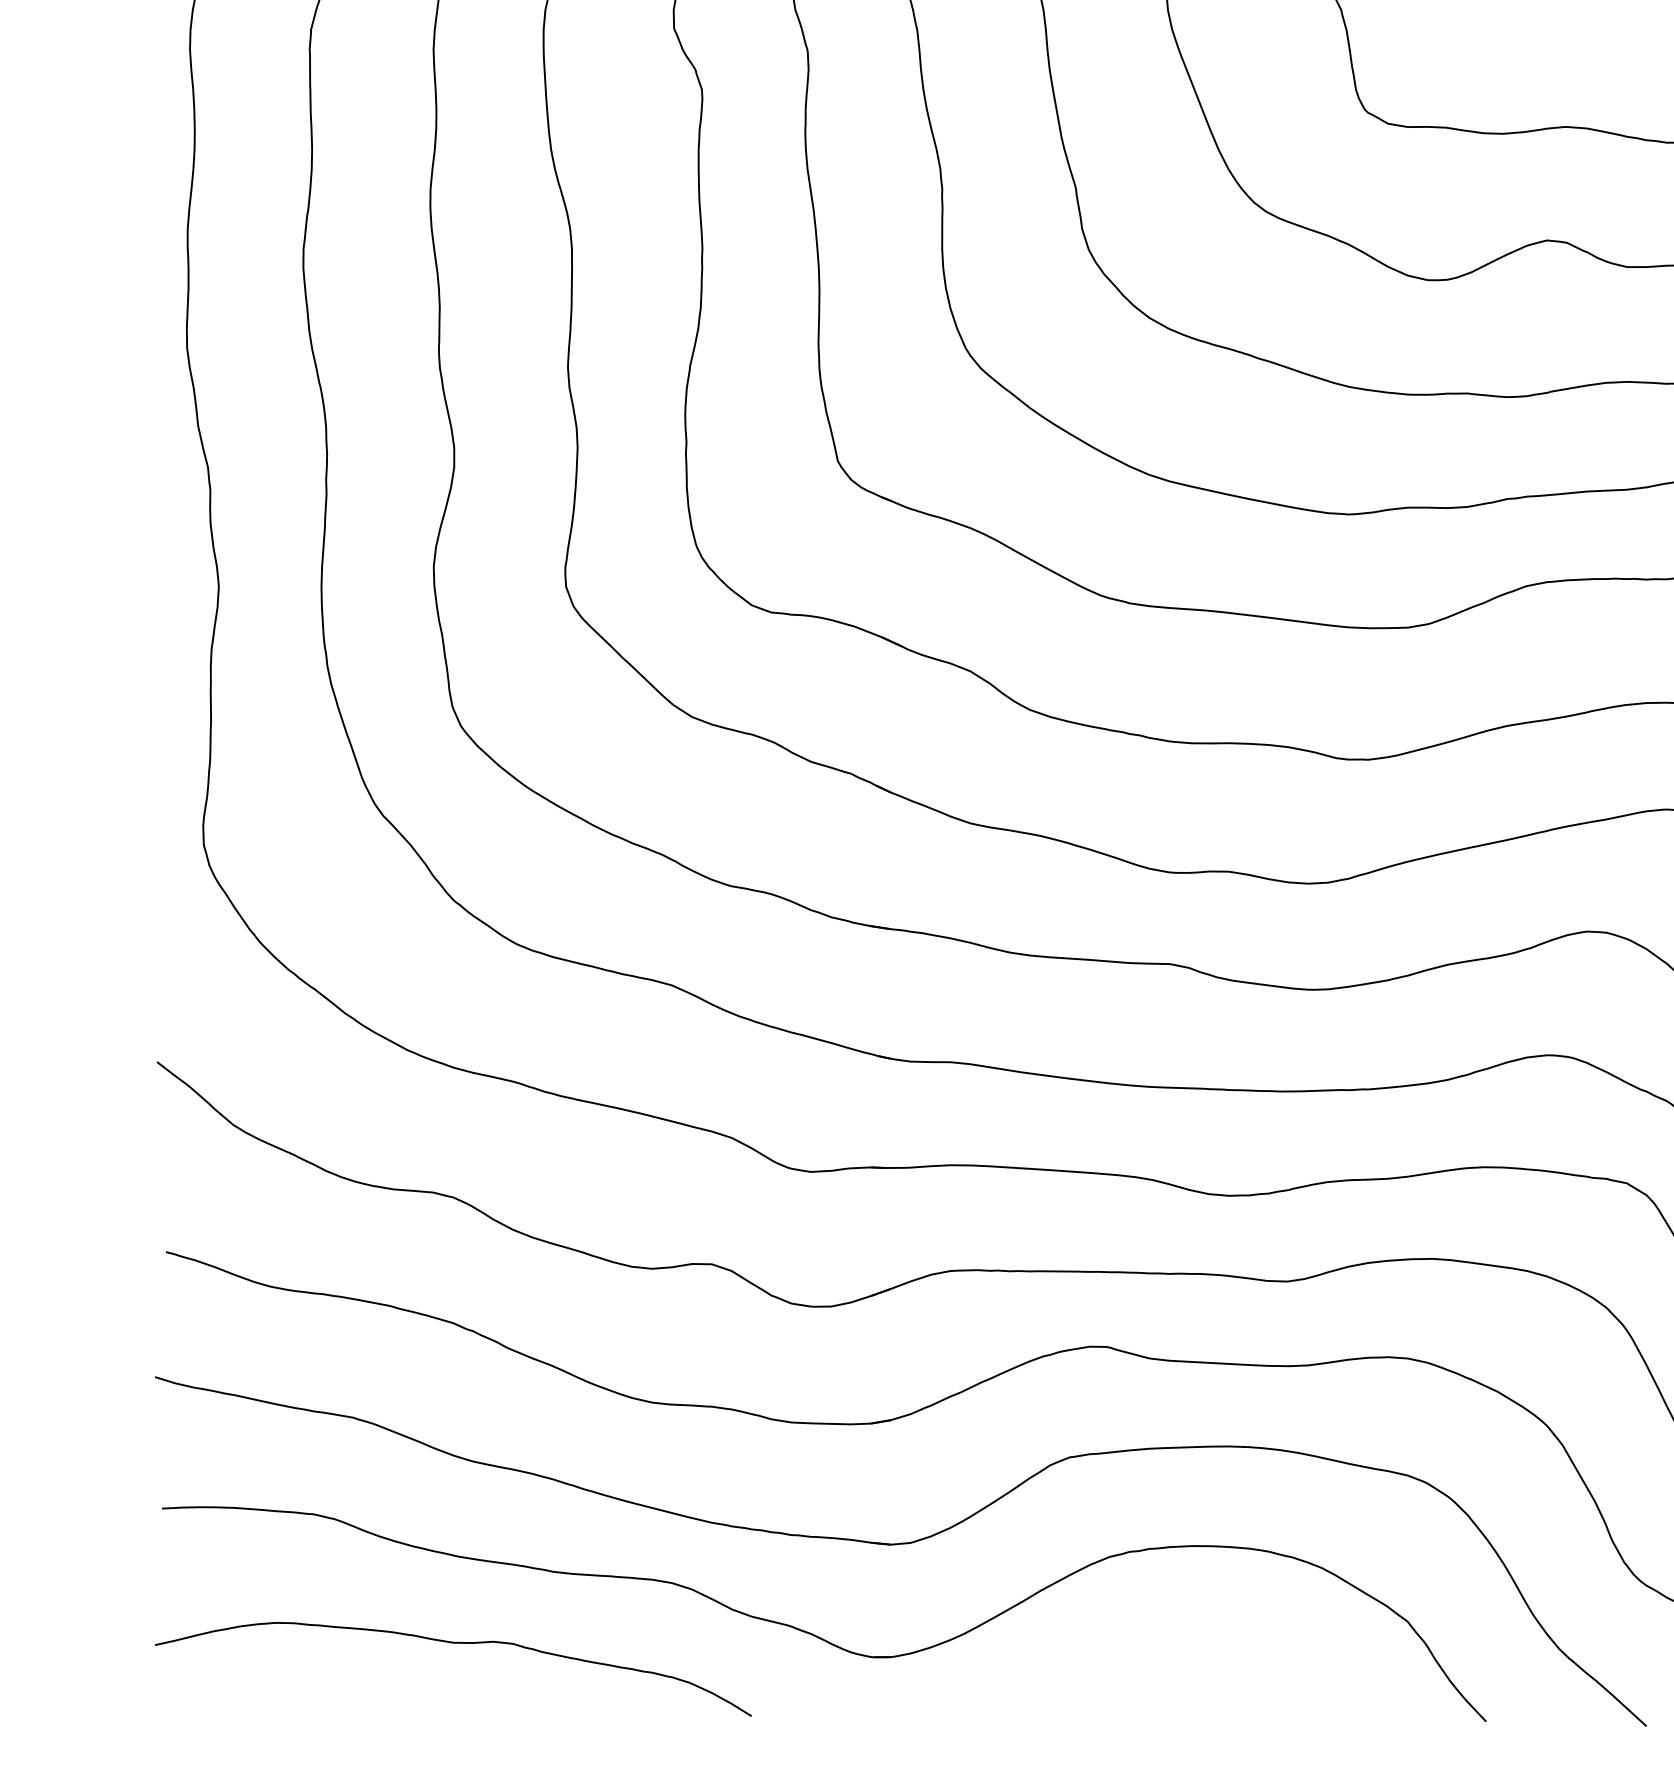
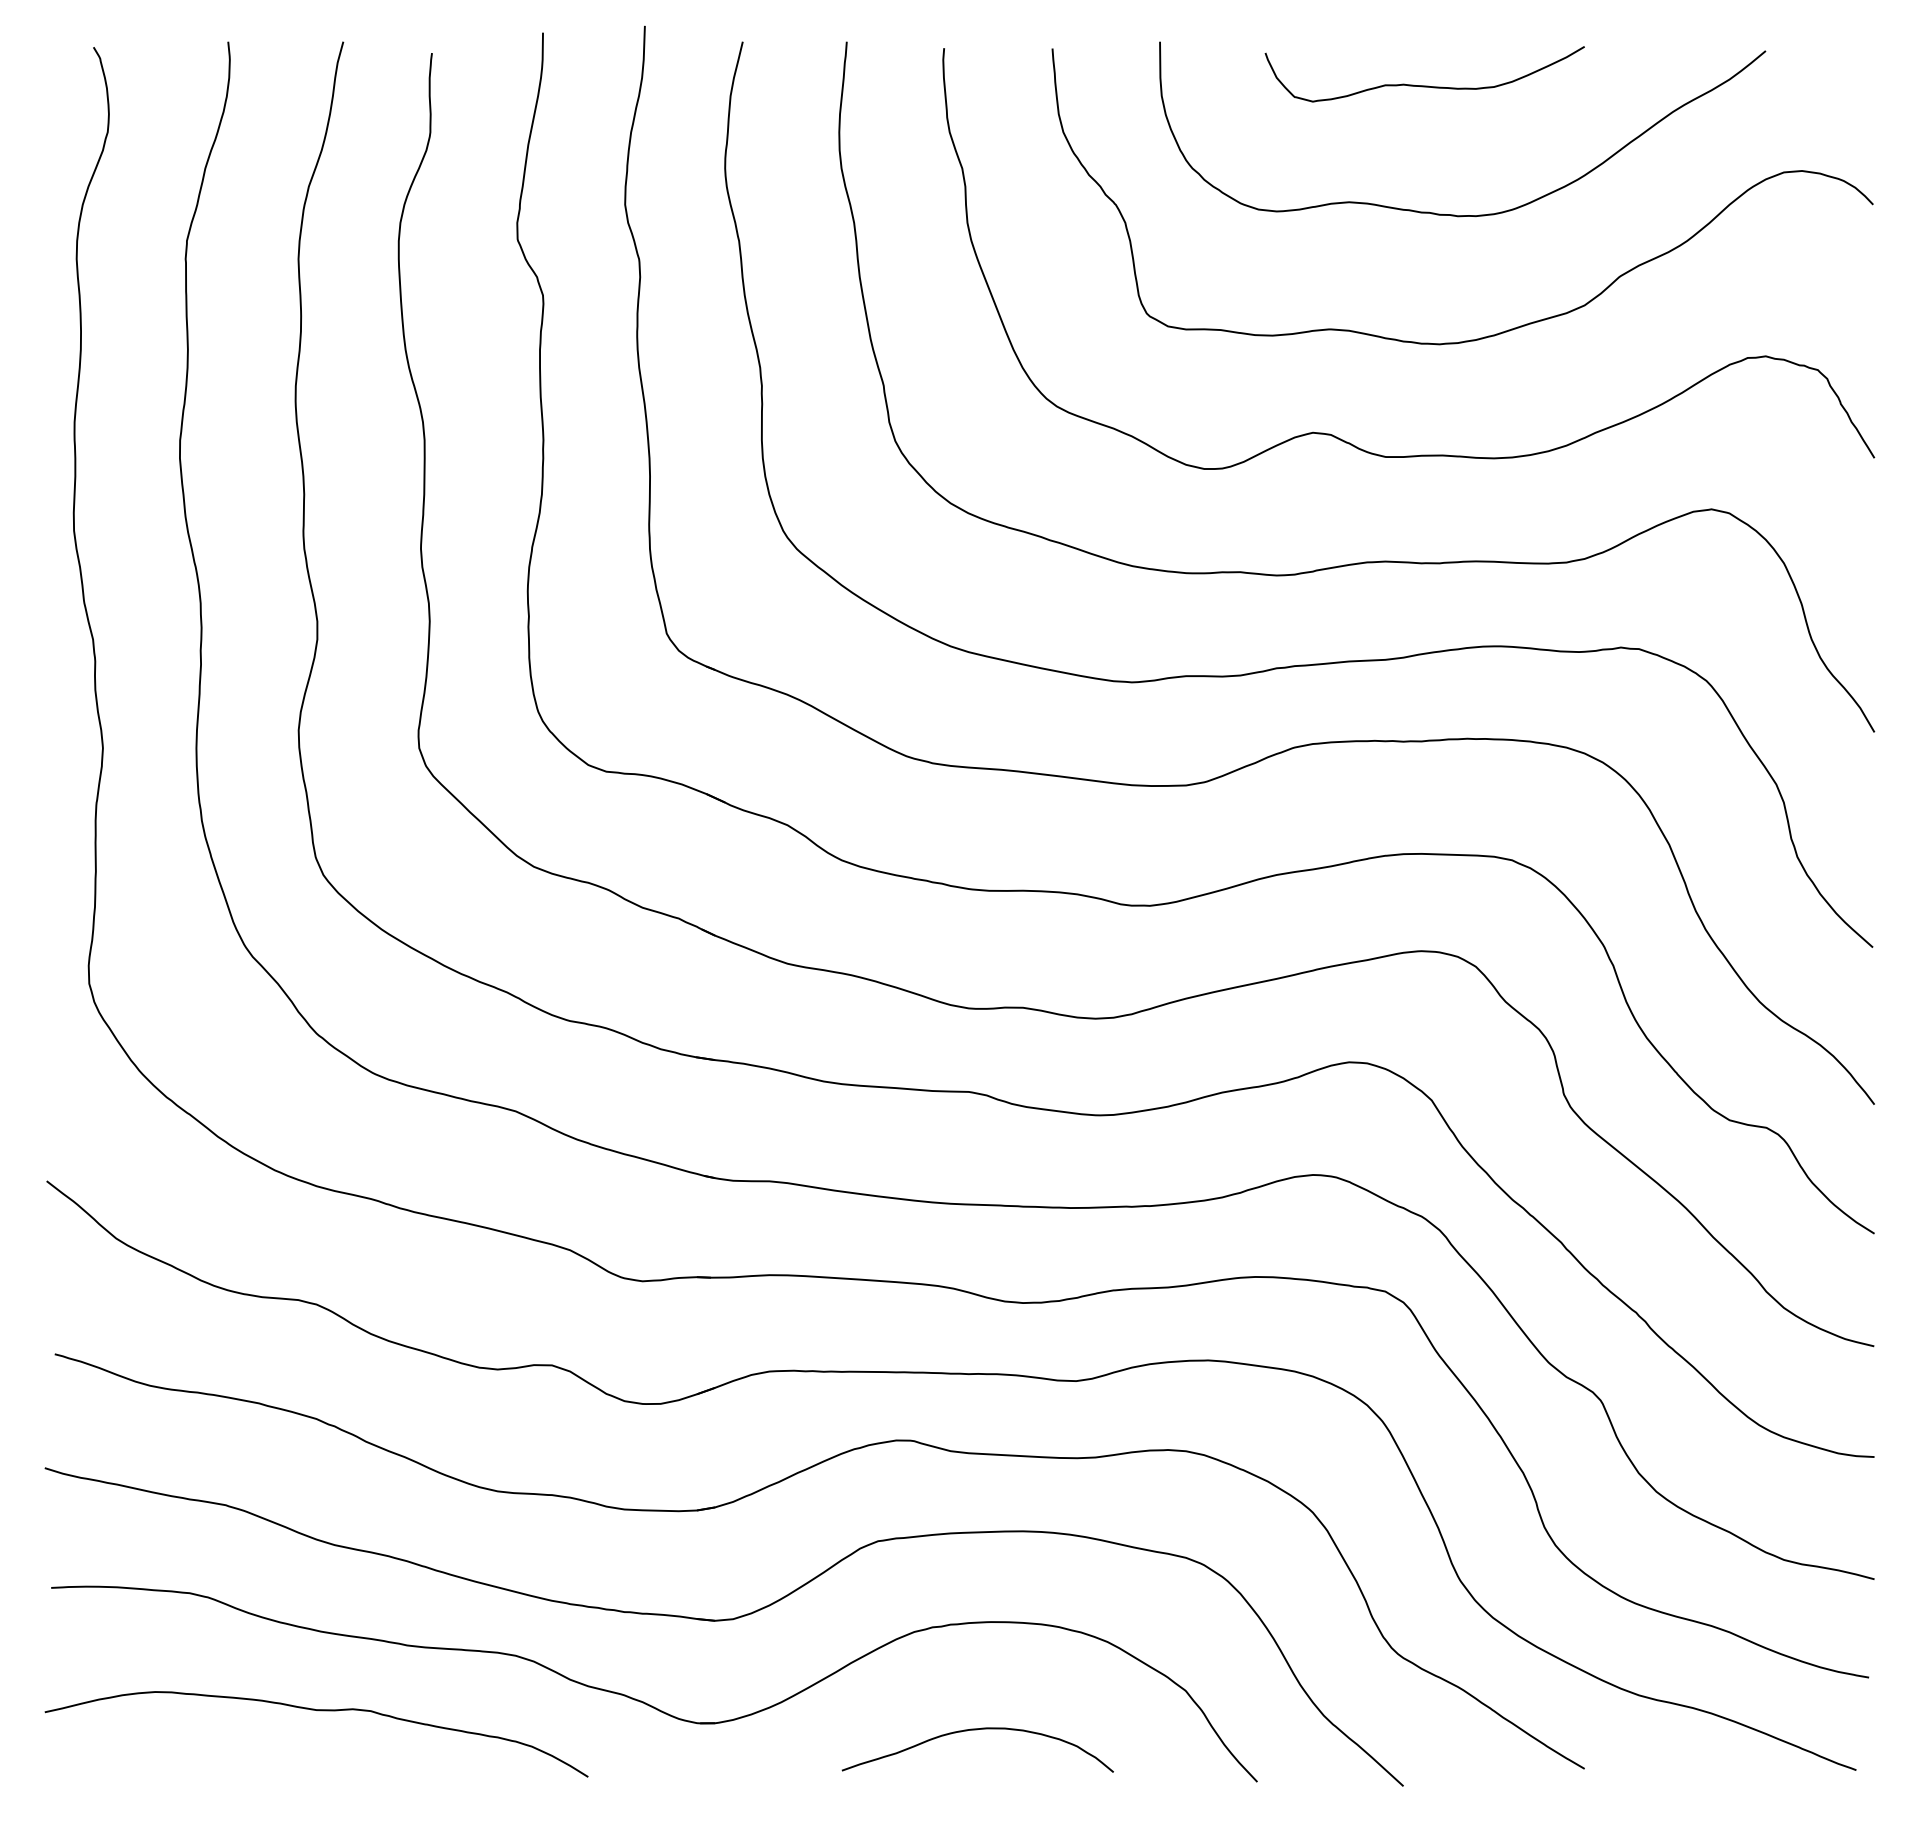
curve: (1178, 1665) -> (977, 1730), added

